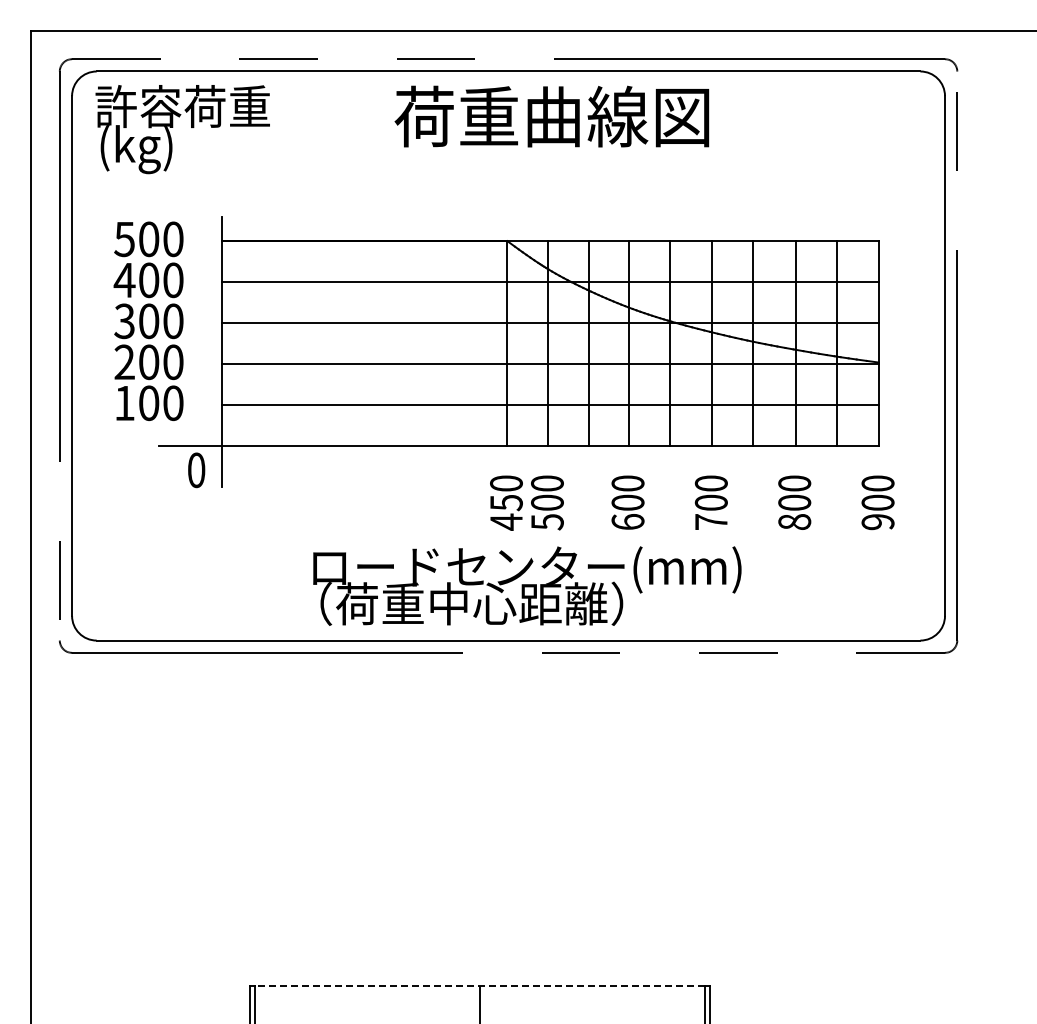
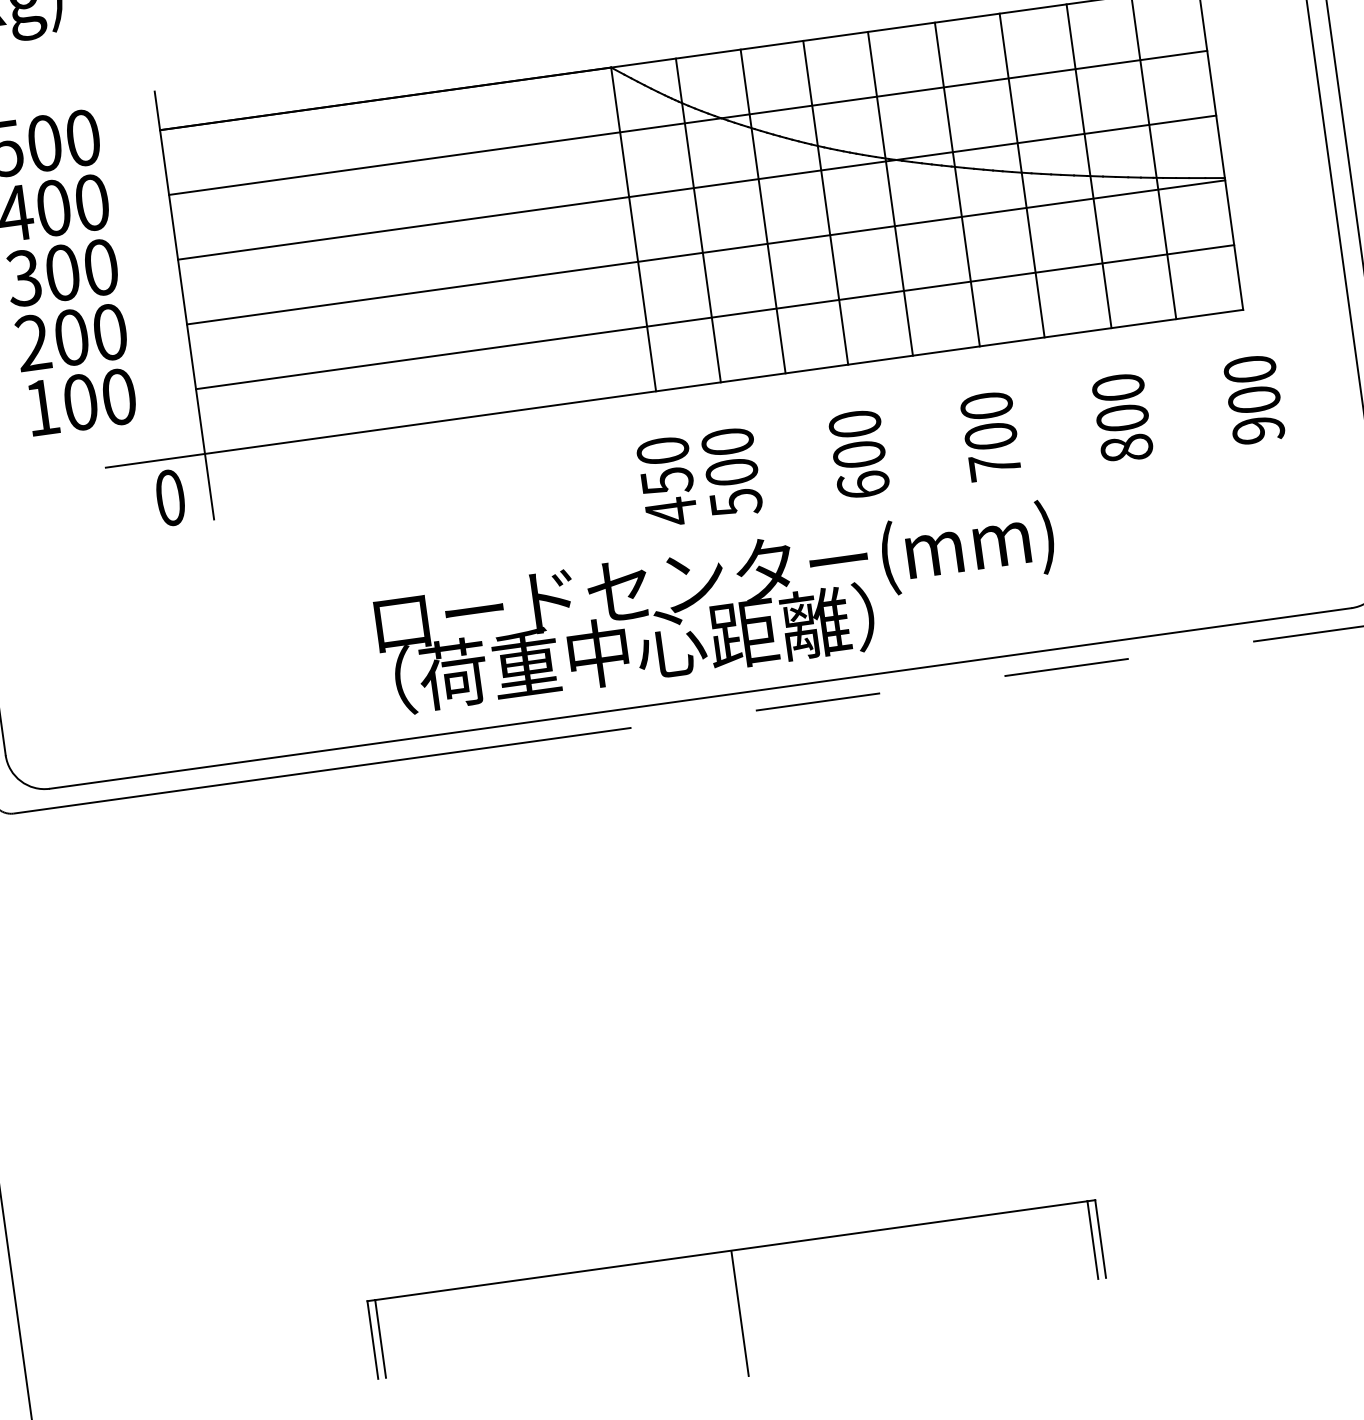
line: (479, 986) -> (730, 1251), dashed -> solid

